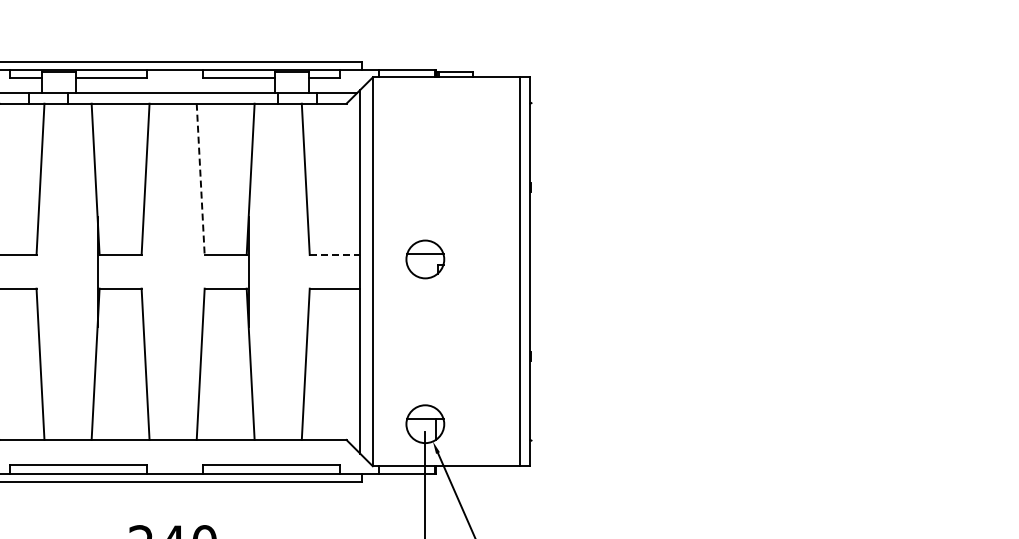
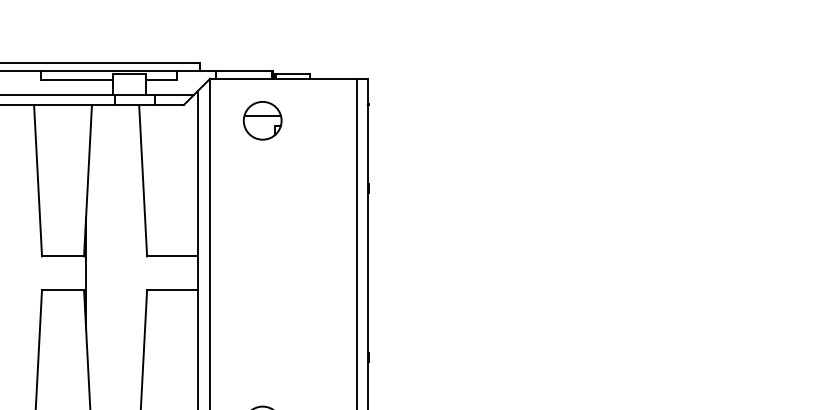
line: (200, 179) -> (37, 180), dashed -> solid
line: (335, 255) -> (172, 256), dashed -> solid
part: (425, 259) -> (262, 120), moved

